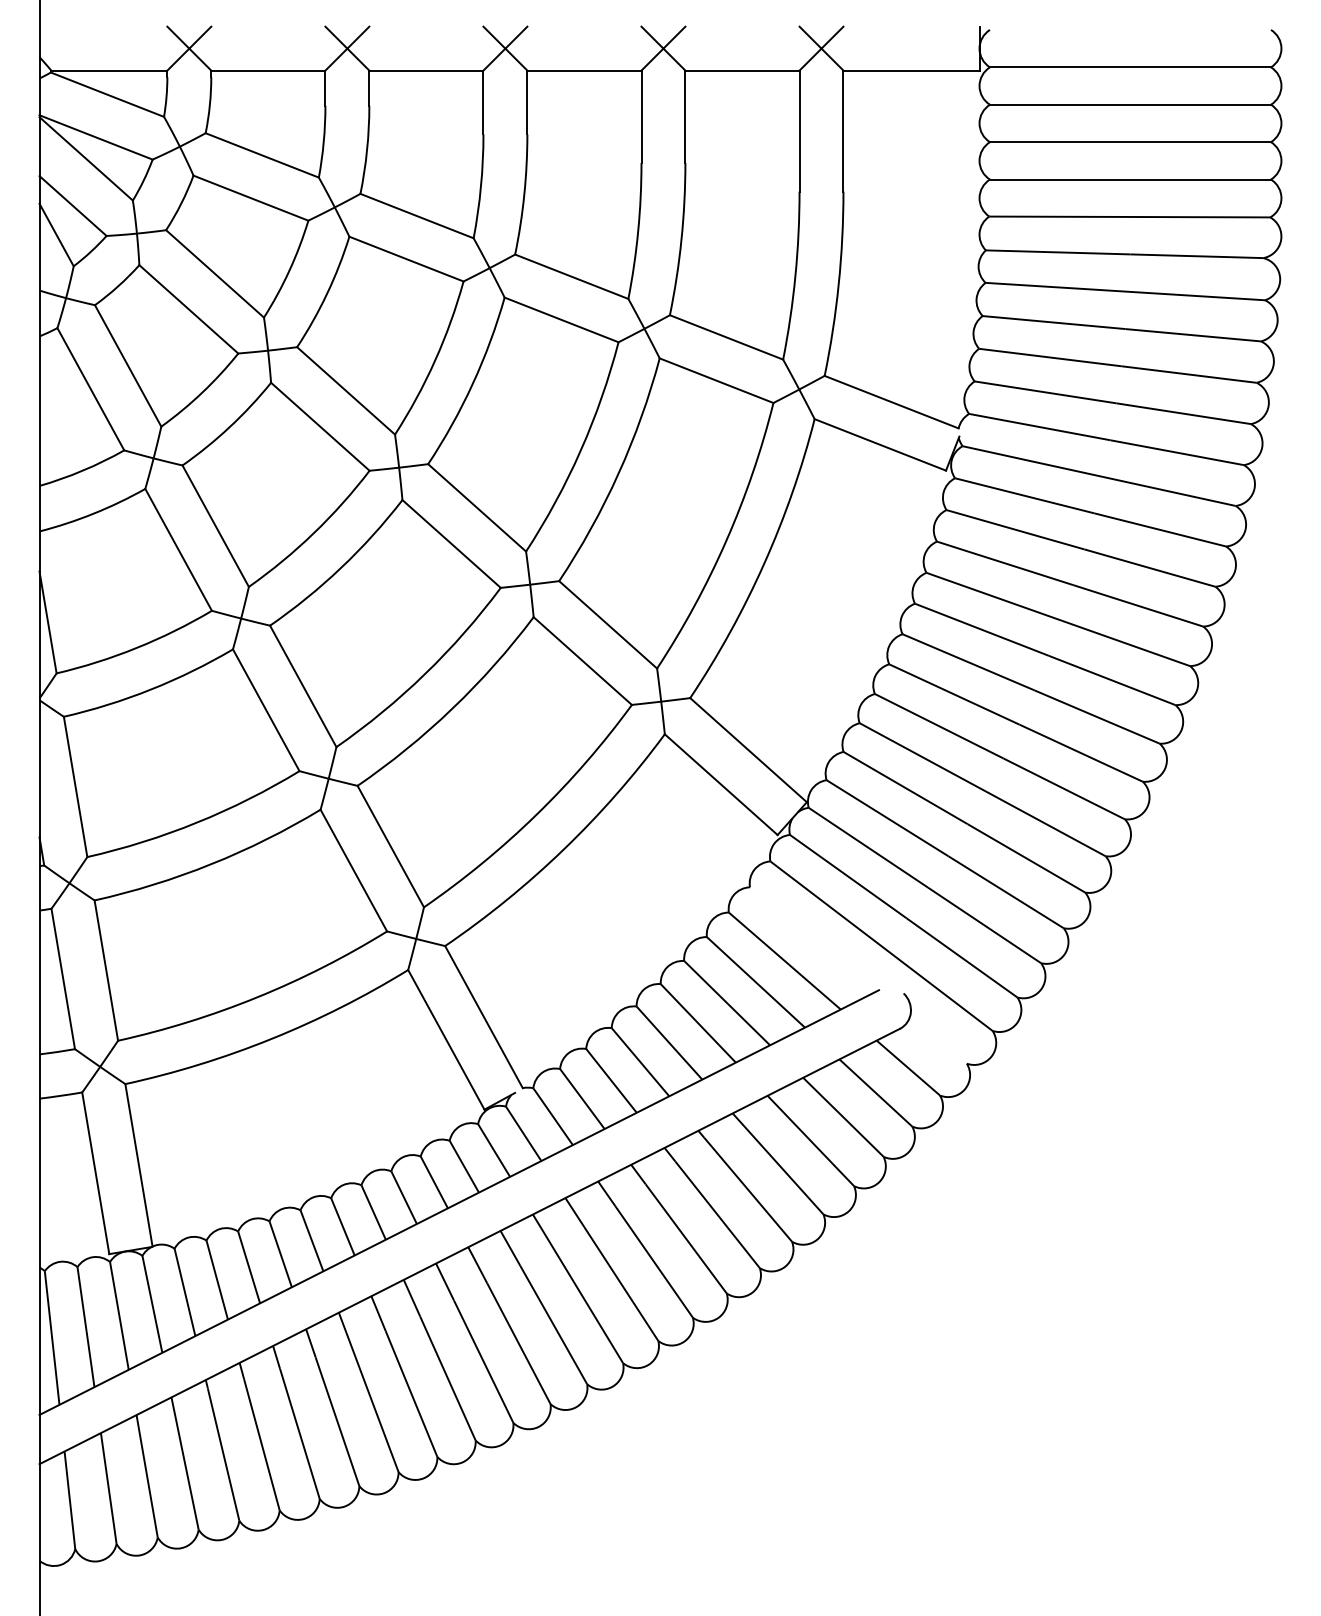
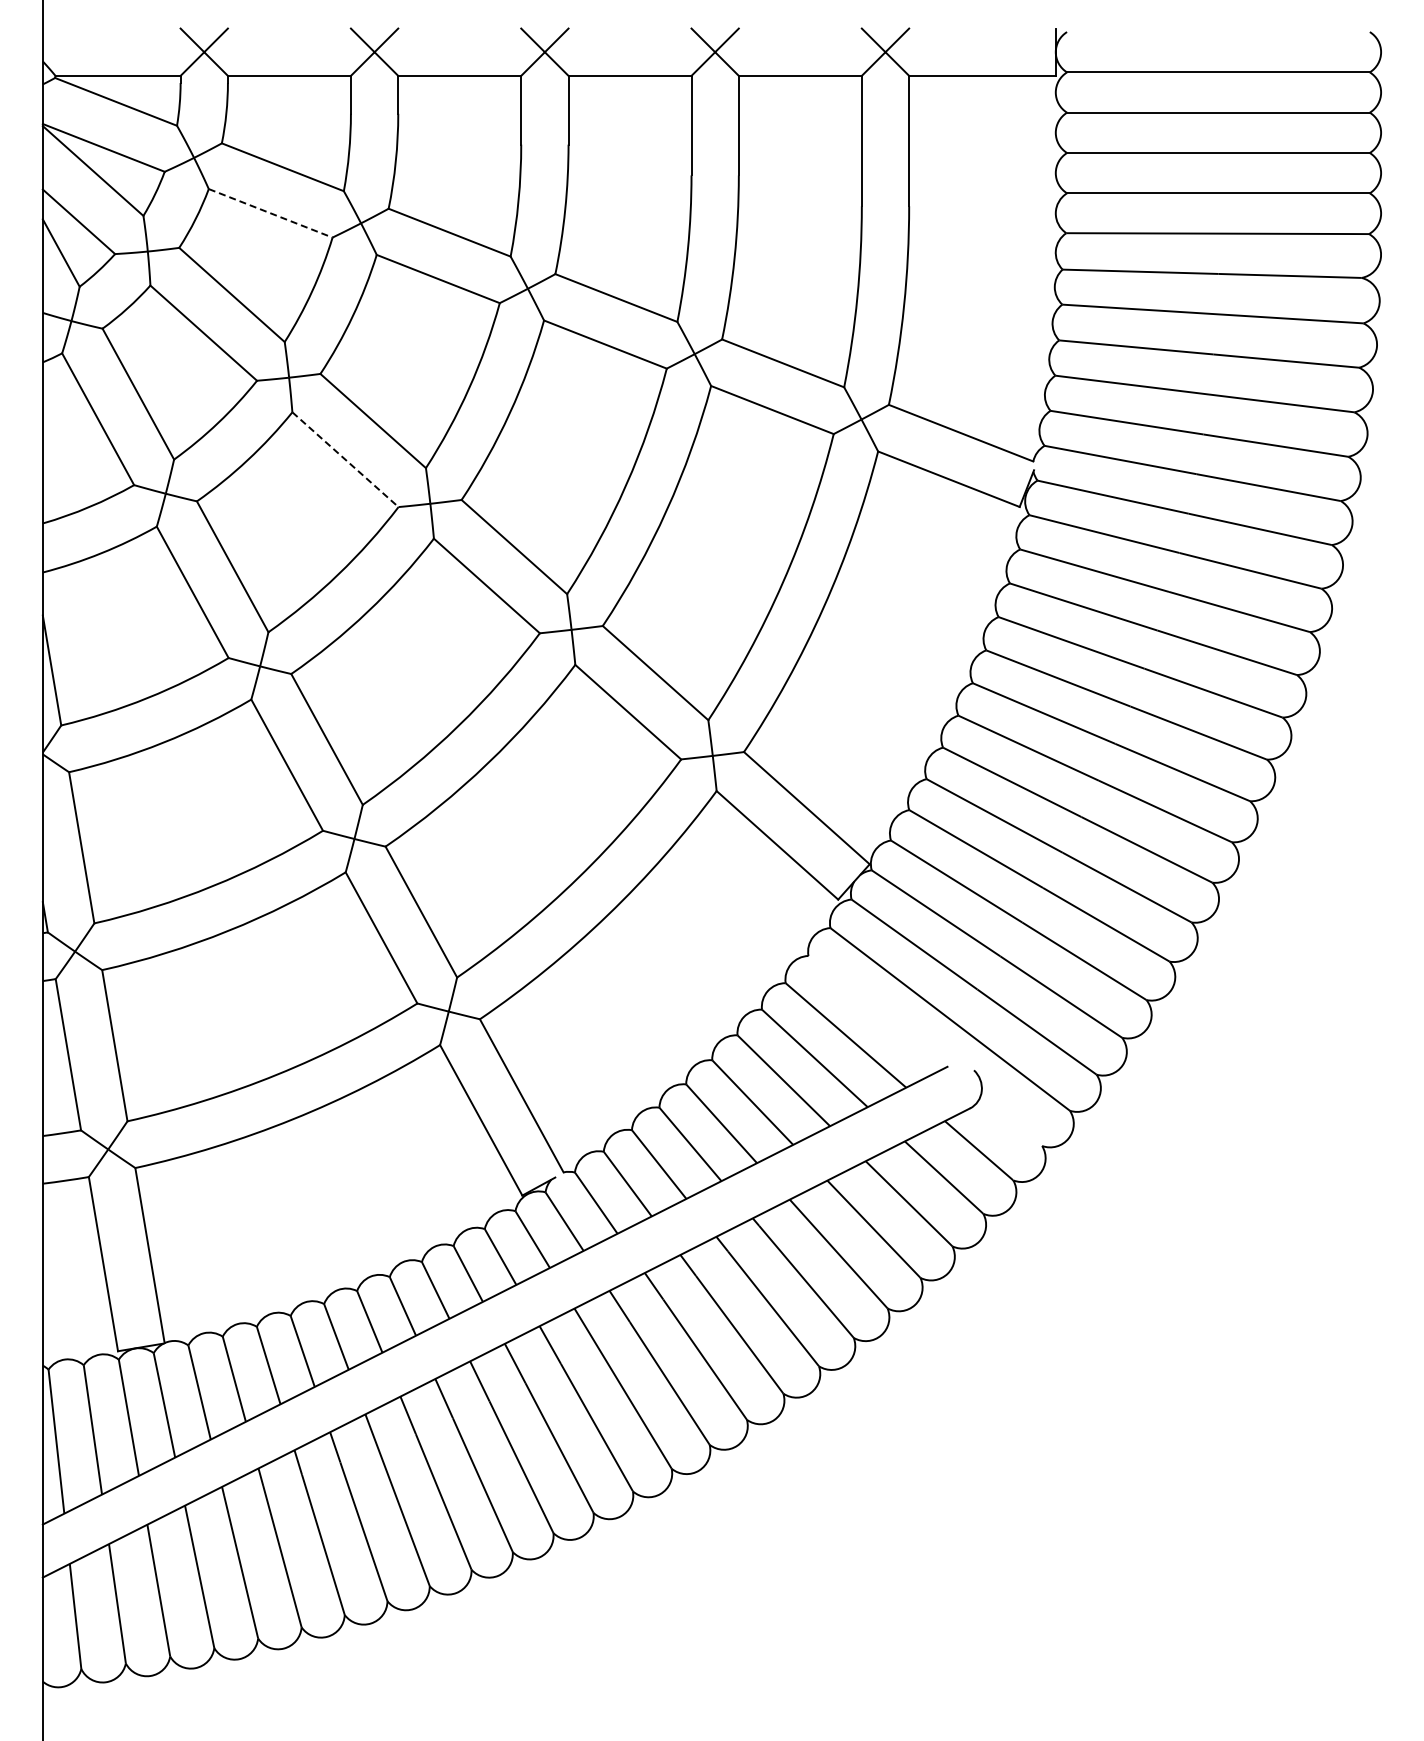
line: (251, 198) -> (271, 213), solid -> dashed
line: (320, 427) -> (345, 460), solid -> dashed

